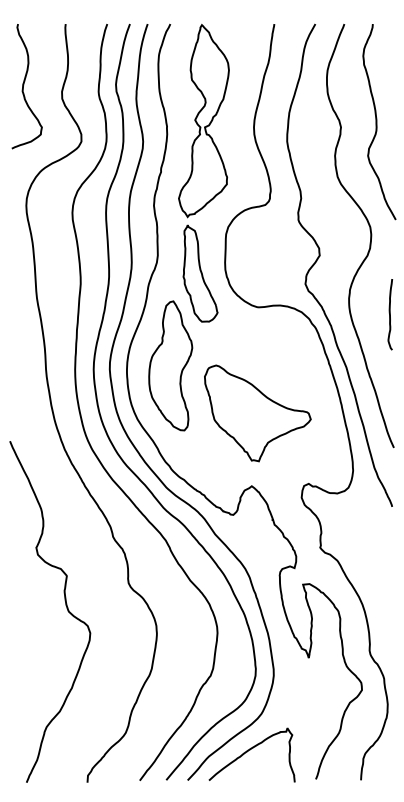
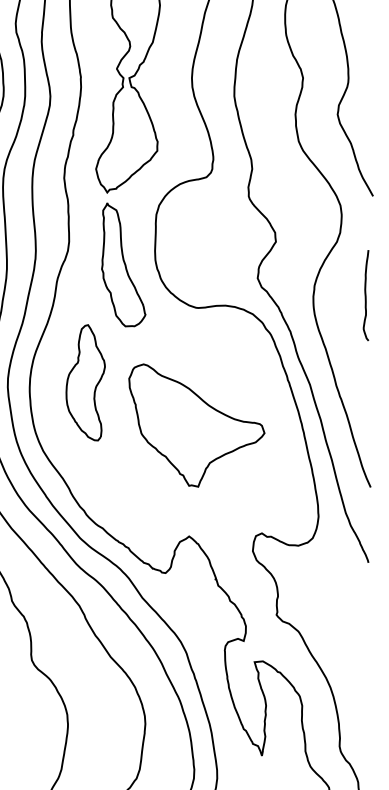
curve: (390, 314) -> (366, 295), moved
part: (170, 365) -> (85, 382), size x0.7
part: (257, 413) -> (196, 425), moved

